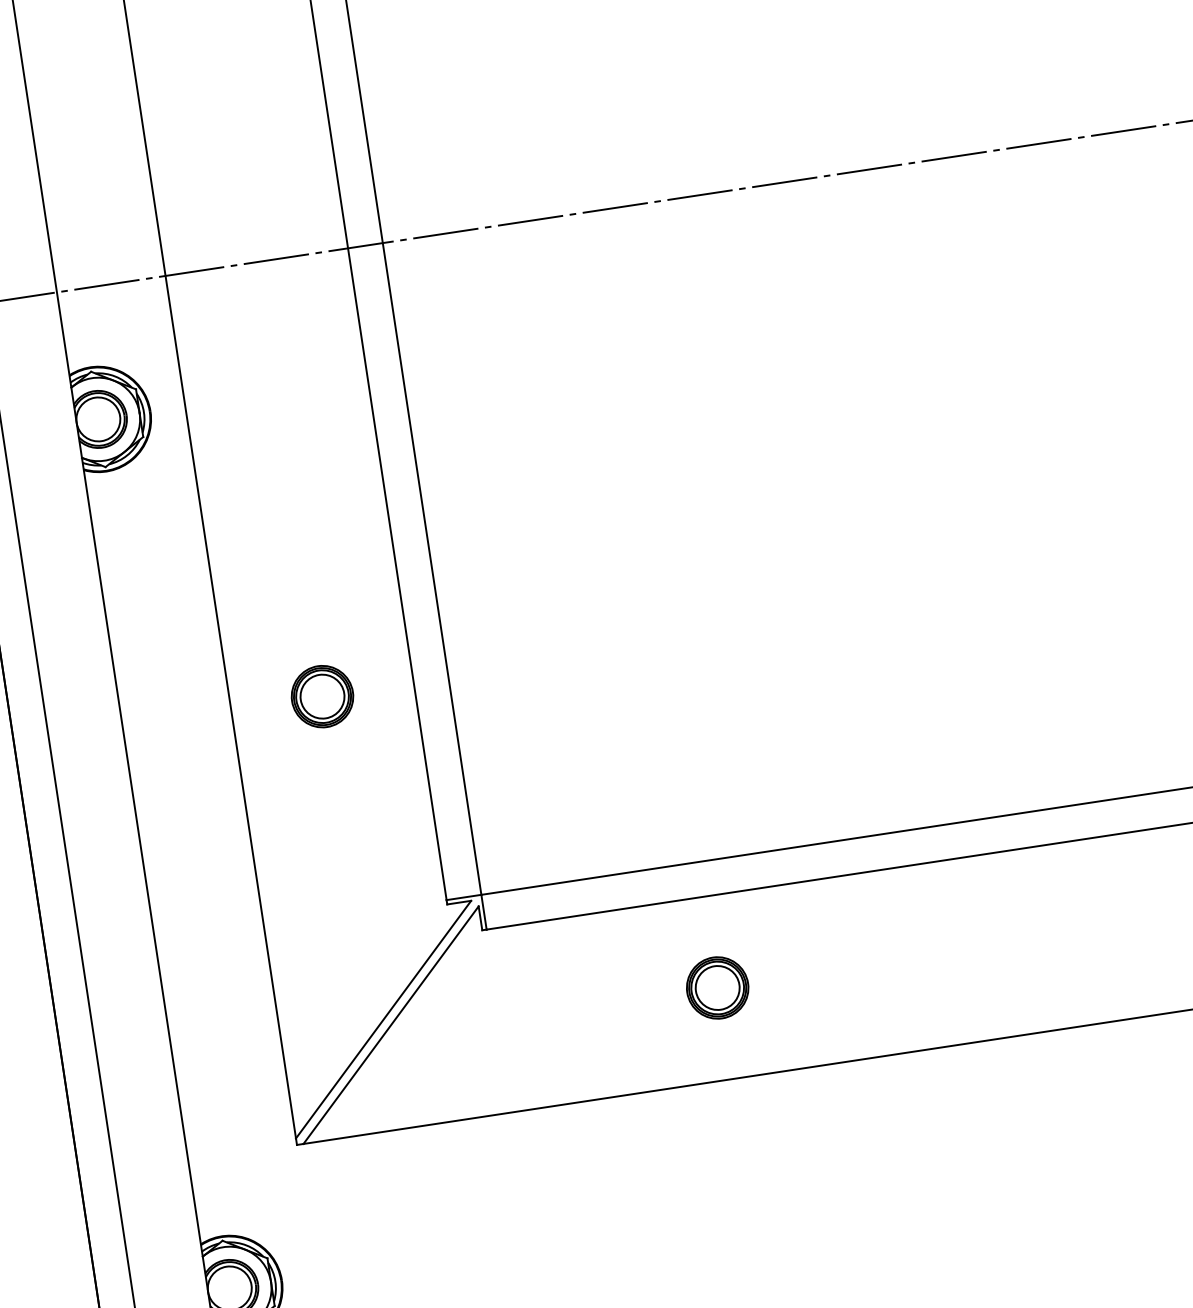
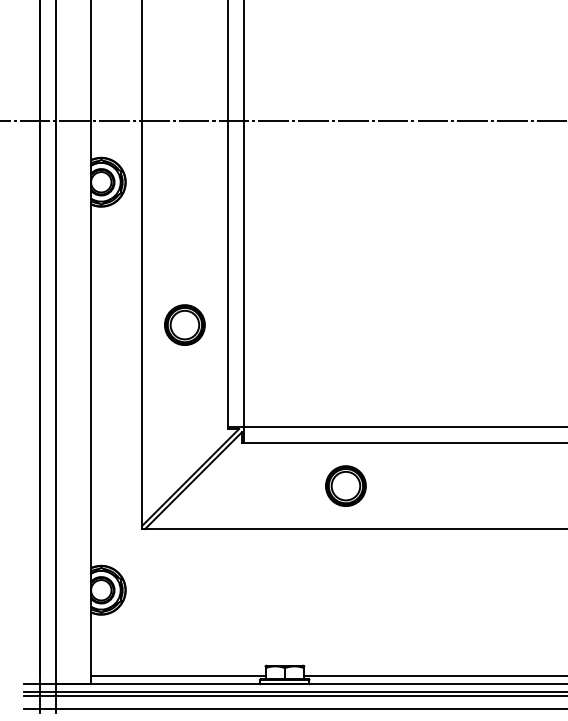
part: (321, 695) -> (184, 324), size x1.4
part: (718, 988) -> (346, 486), size x1.4

